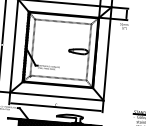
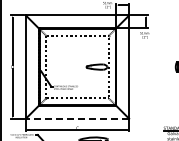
line: (56, 96) -> (77, 118), solid -> dashed

